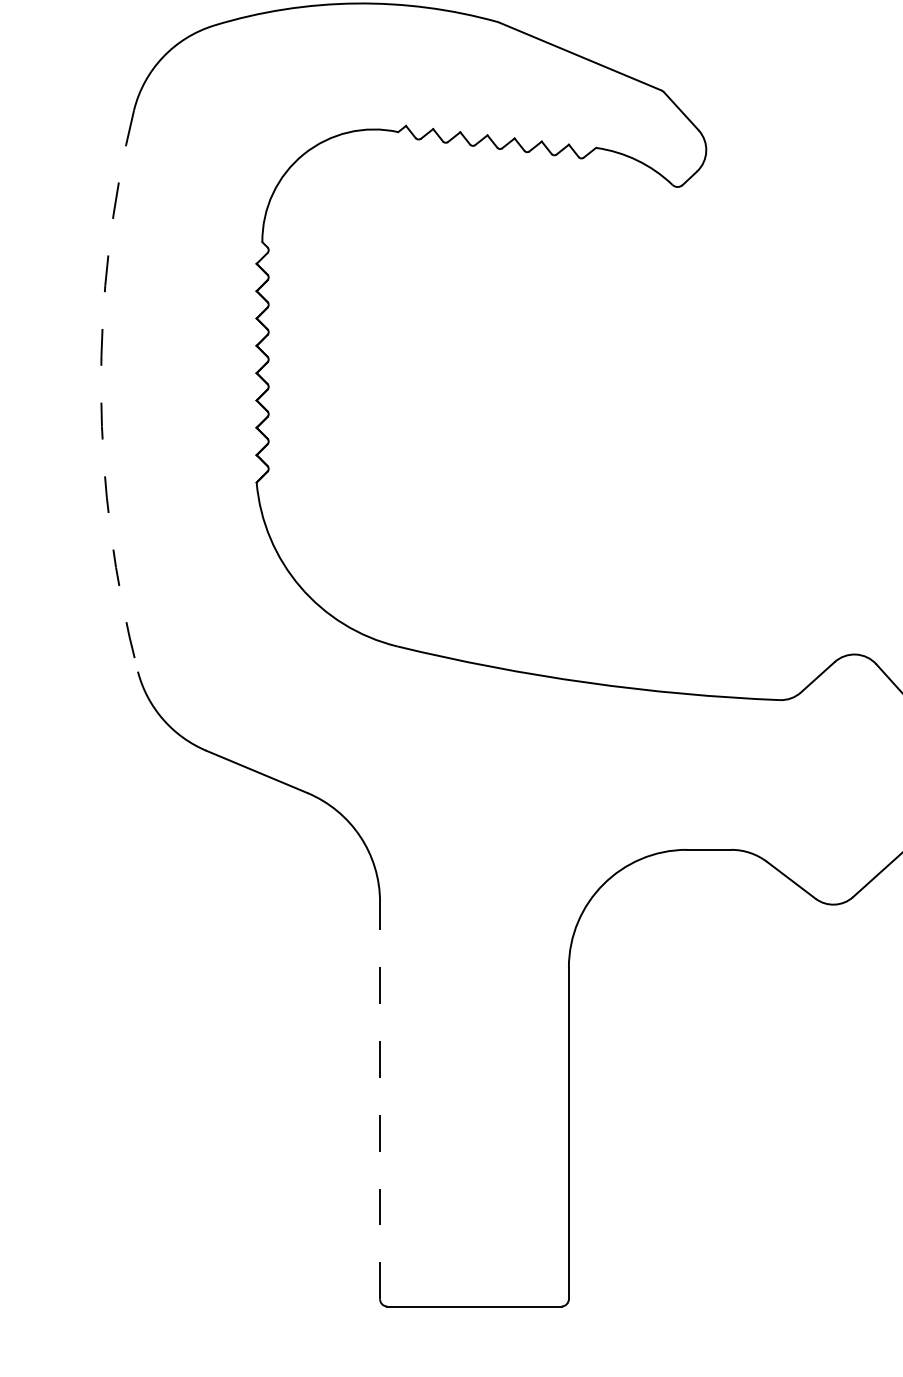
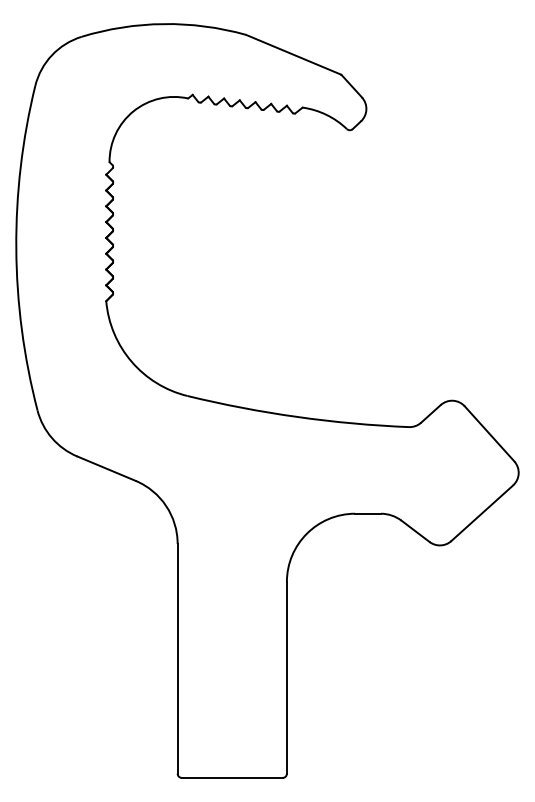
arc: (101, 391) -> (16, 248), dashed -> solid
line: (379, 1100) -> (177, 658), dashed -> solid

